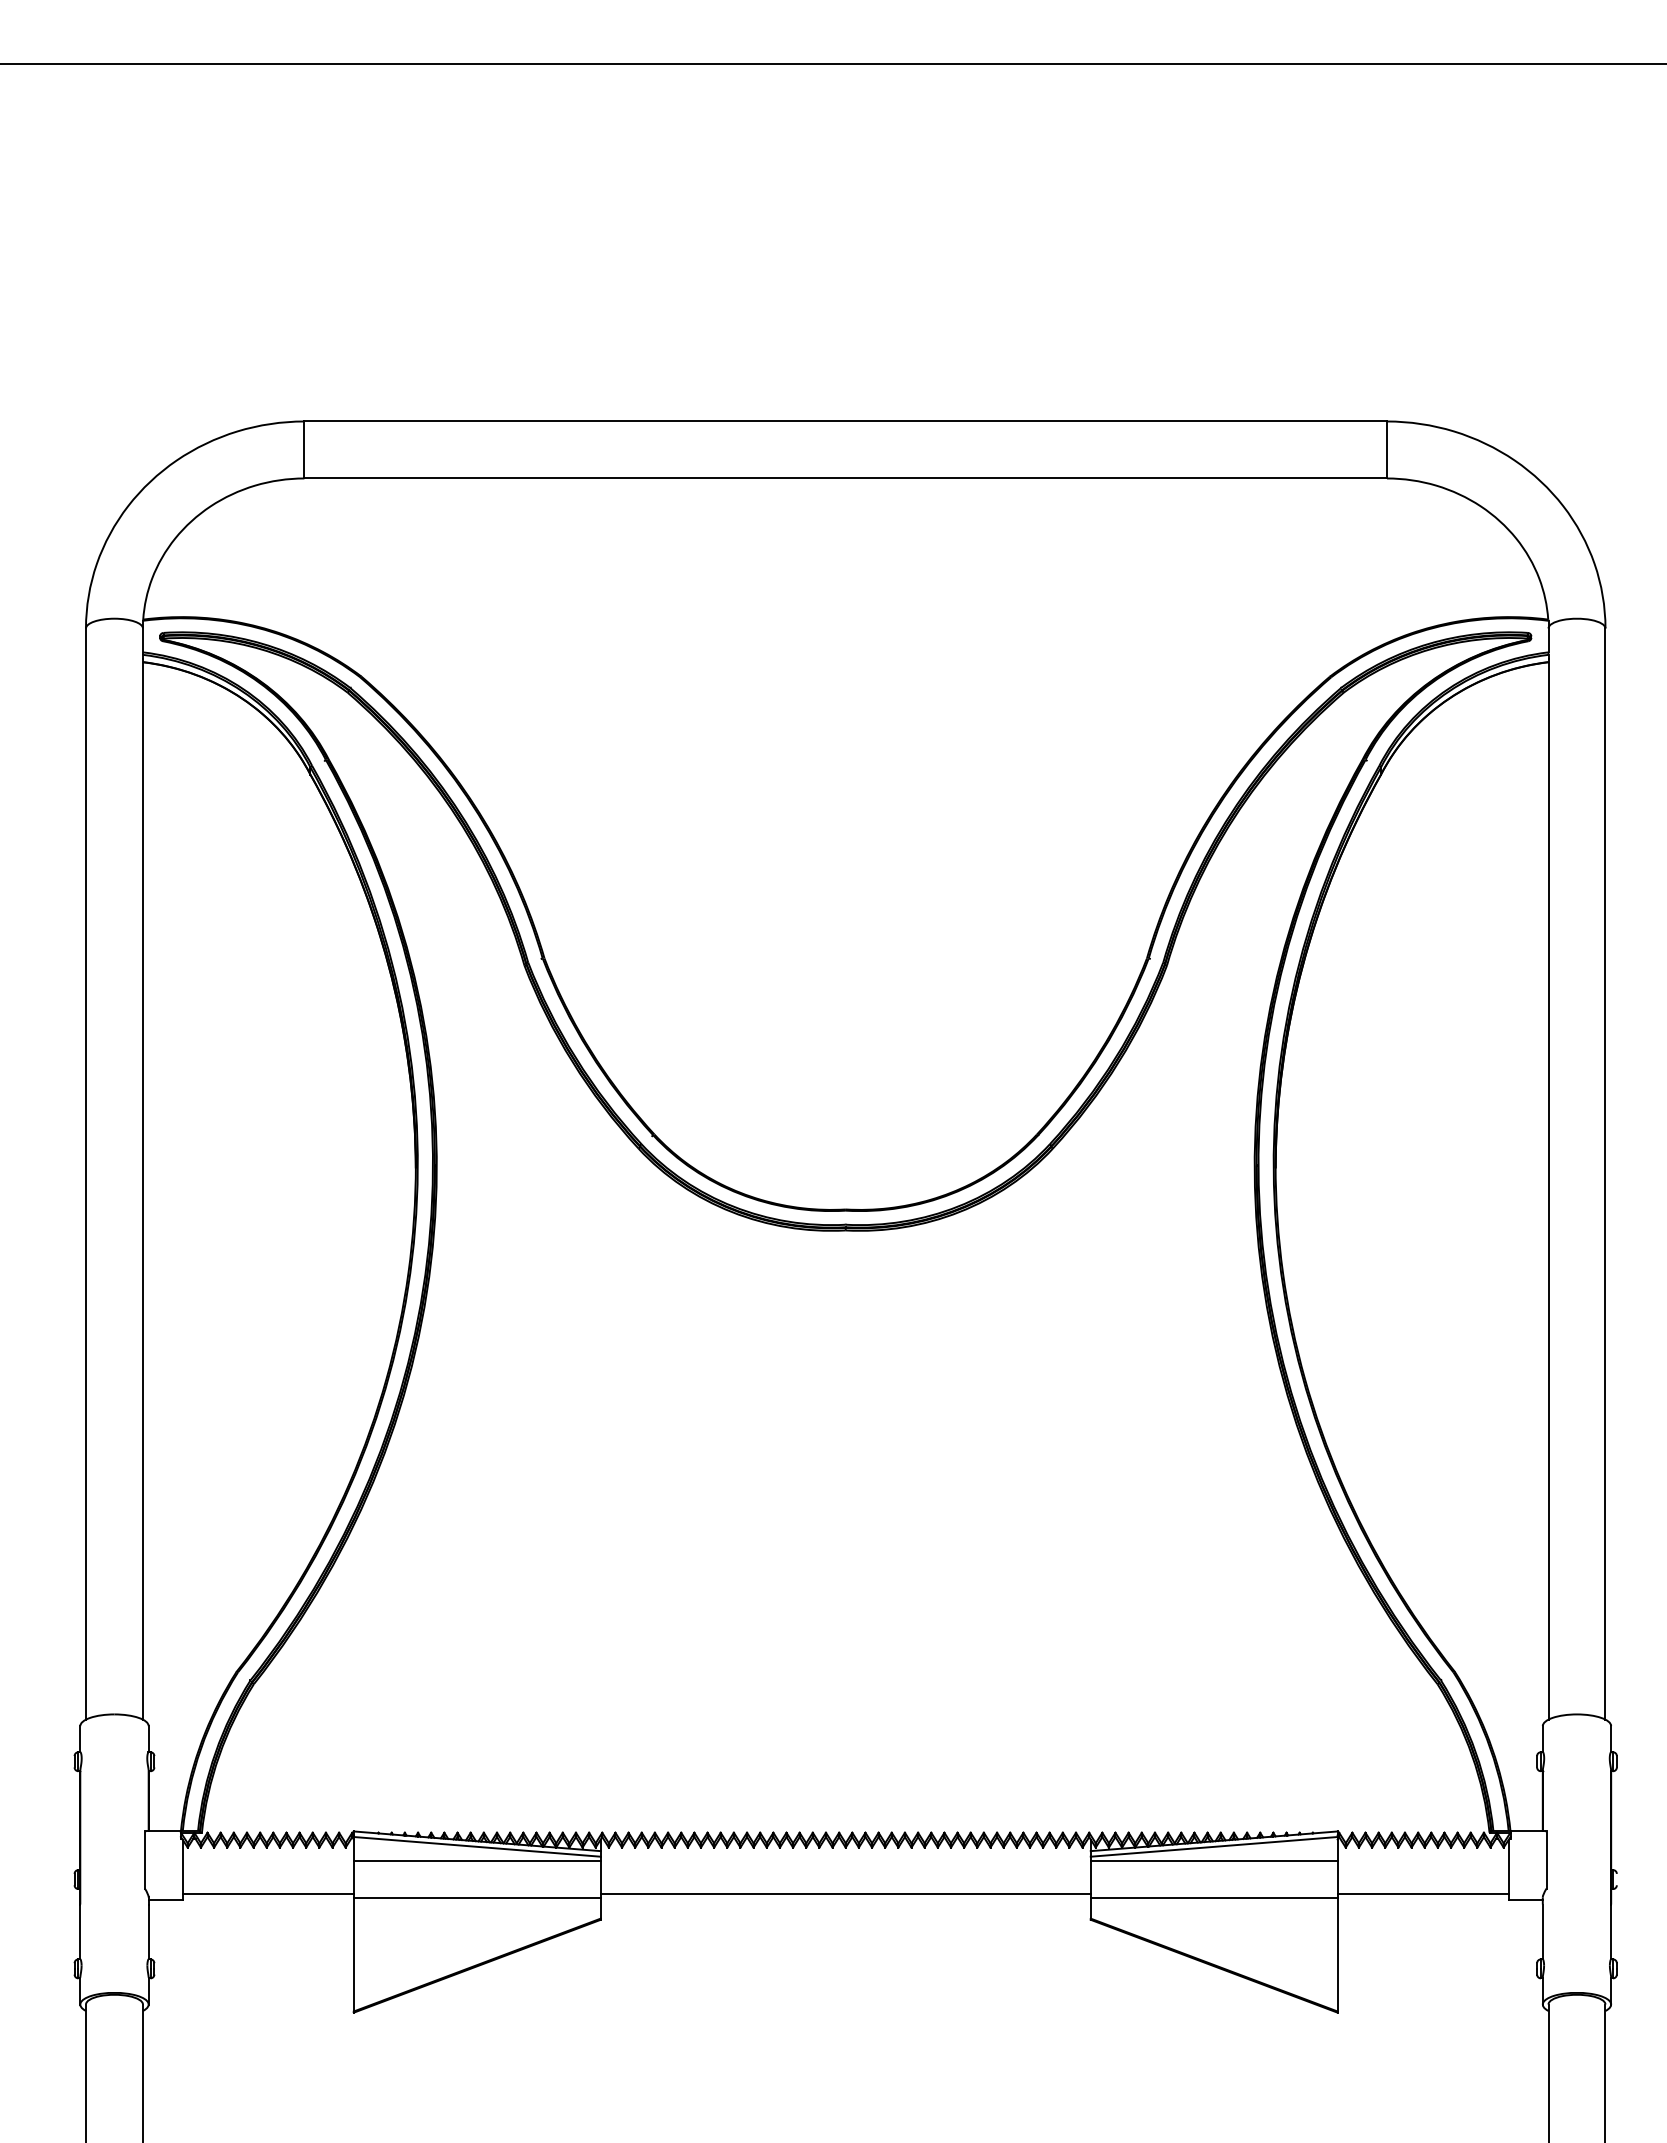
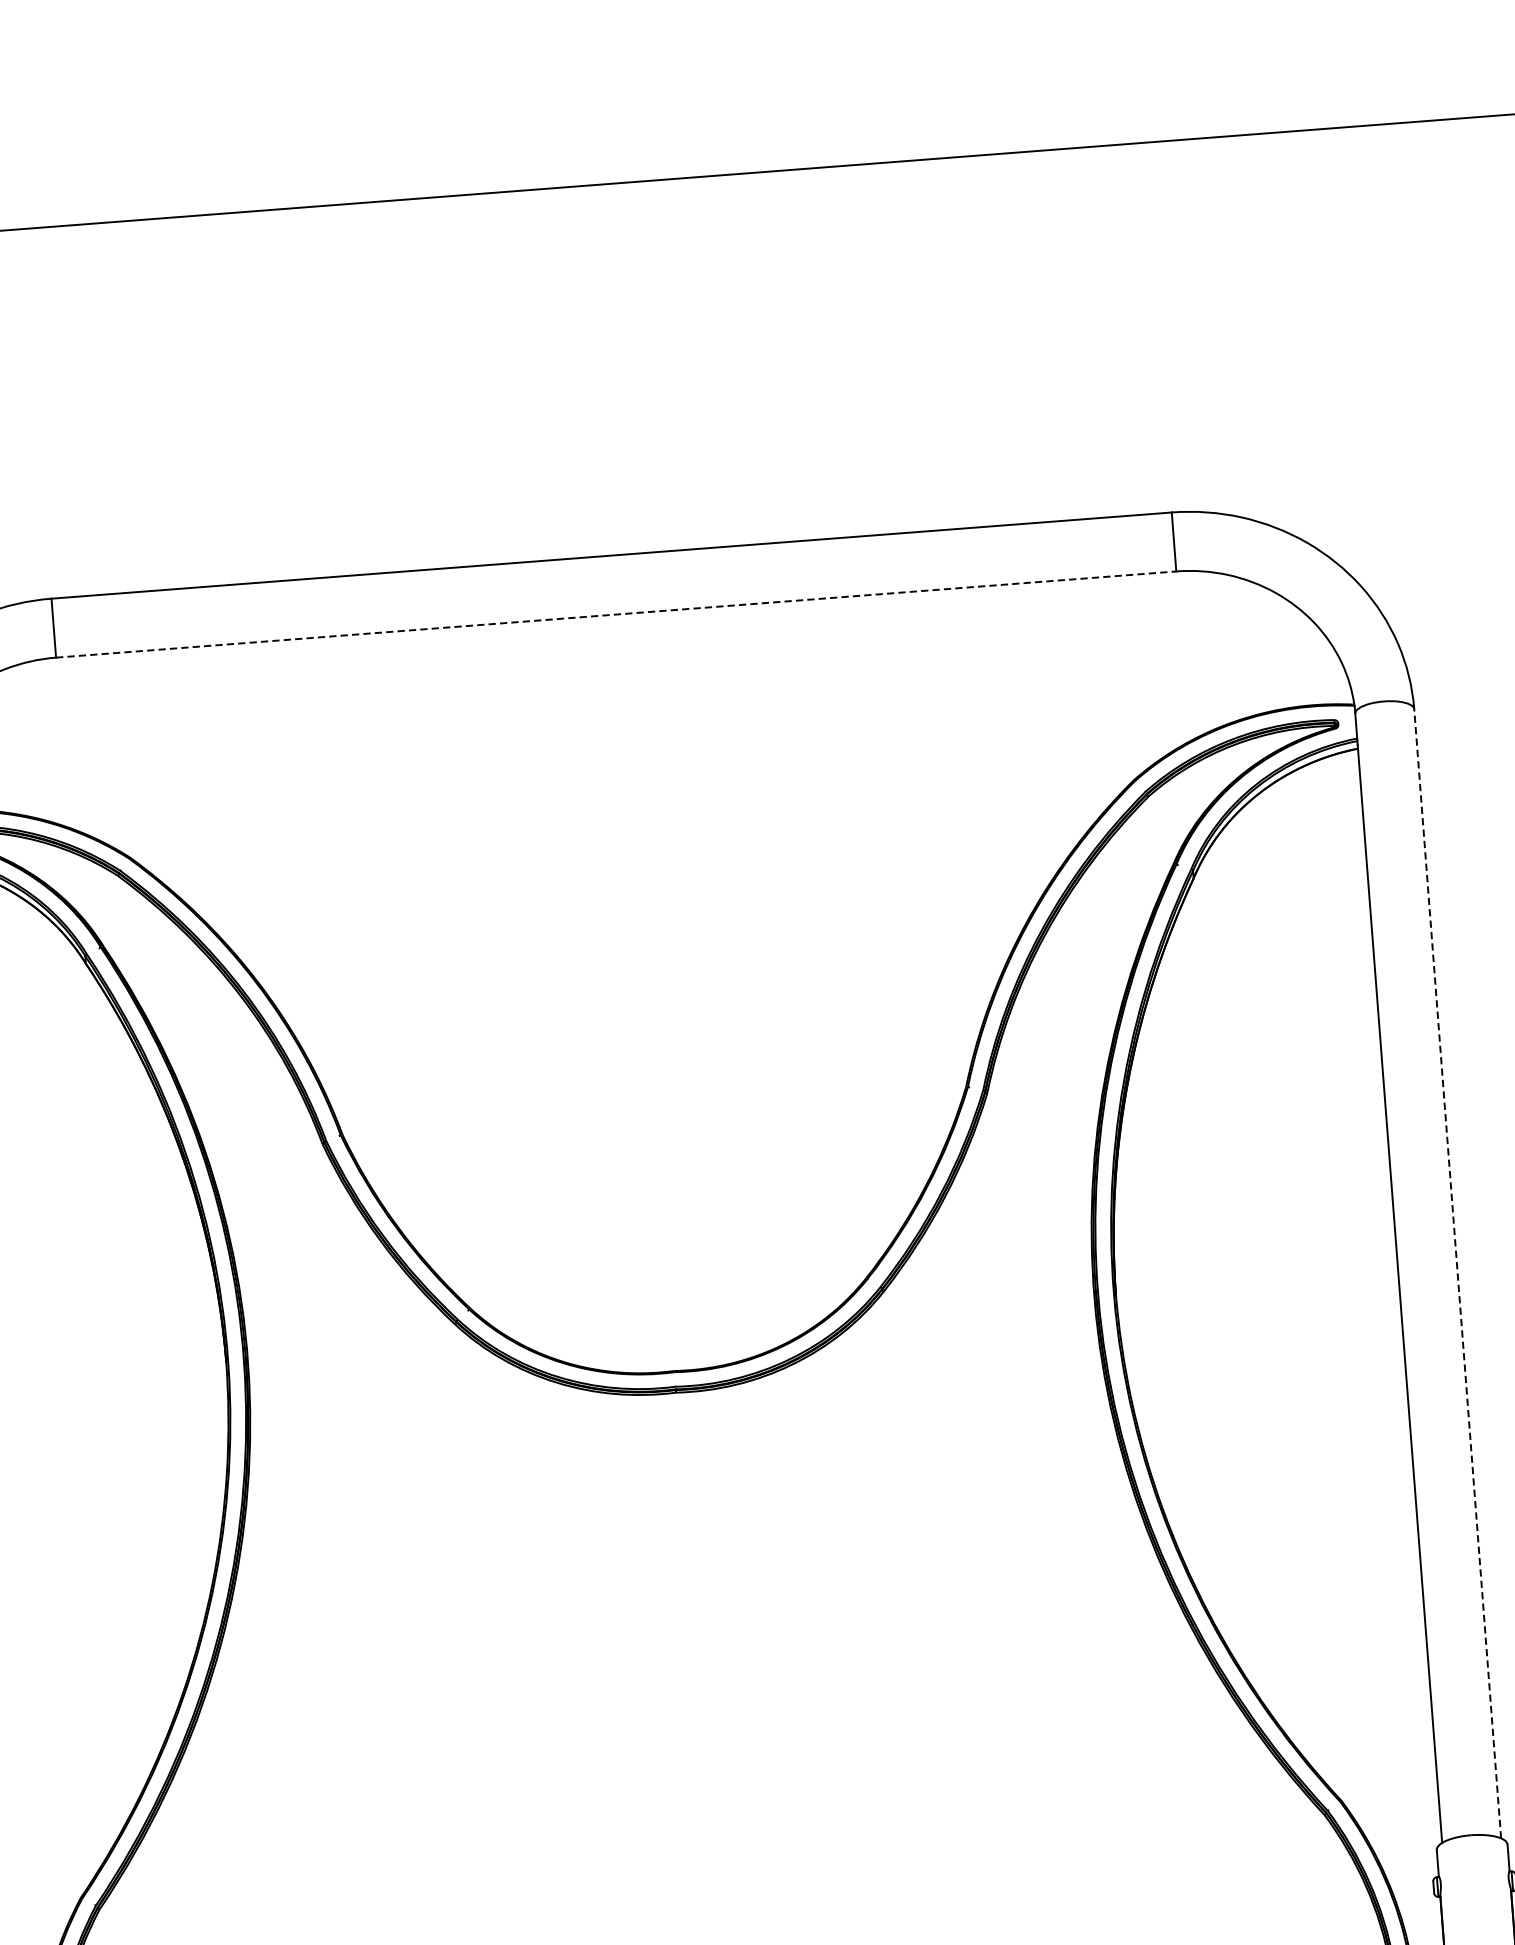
line: (846, 478) -> (616, 614), solid -> dashed
line: (1605, 1174) -> (1457, 1274), solid -> dashed

